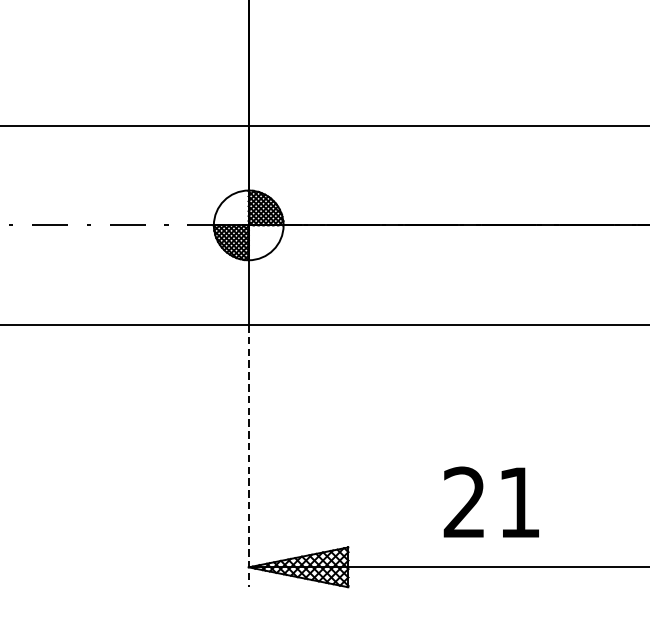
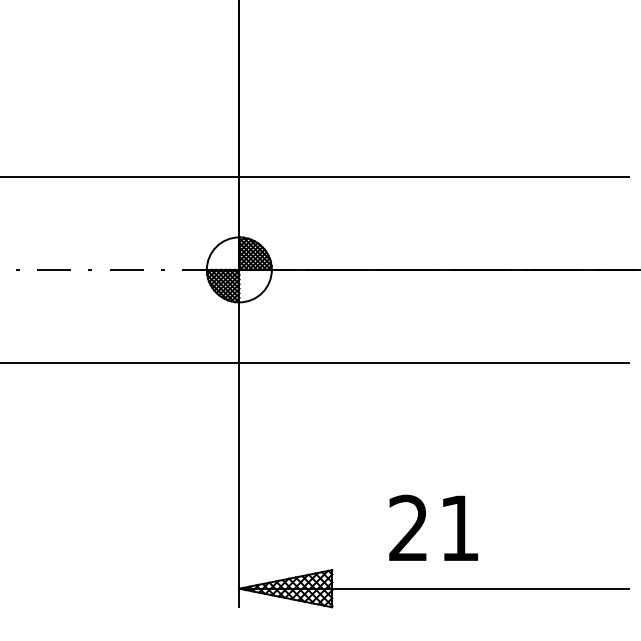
line: (248, 456) -> (239, 485), dashed -> solid
text: (491, 501) -> (433, 527), moved

